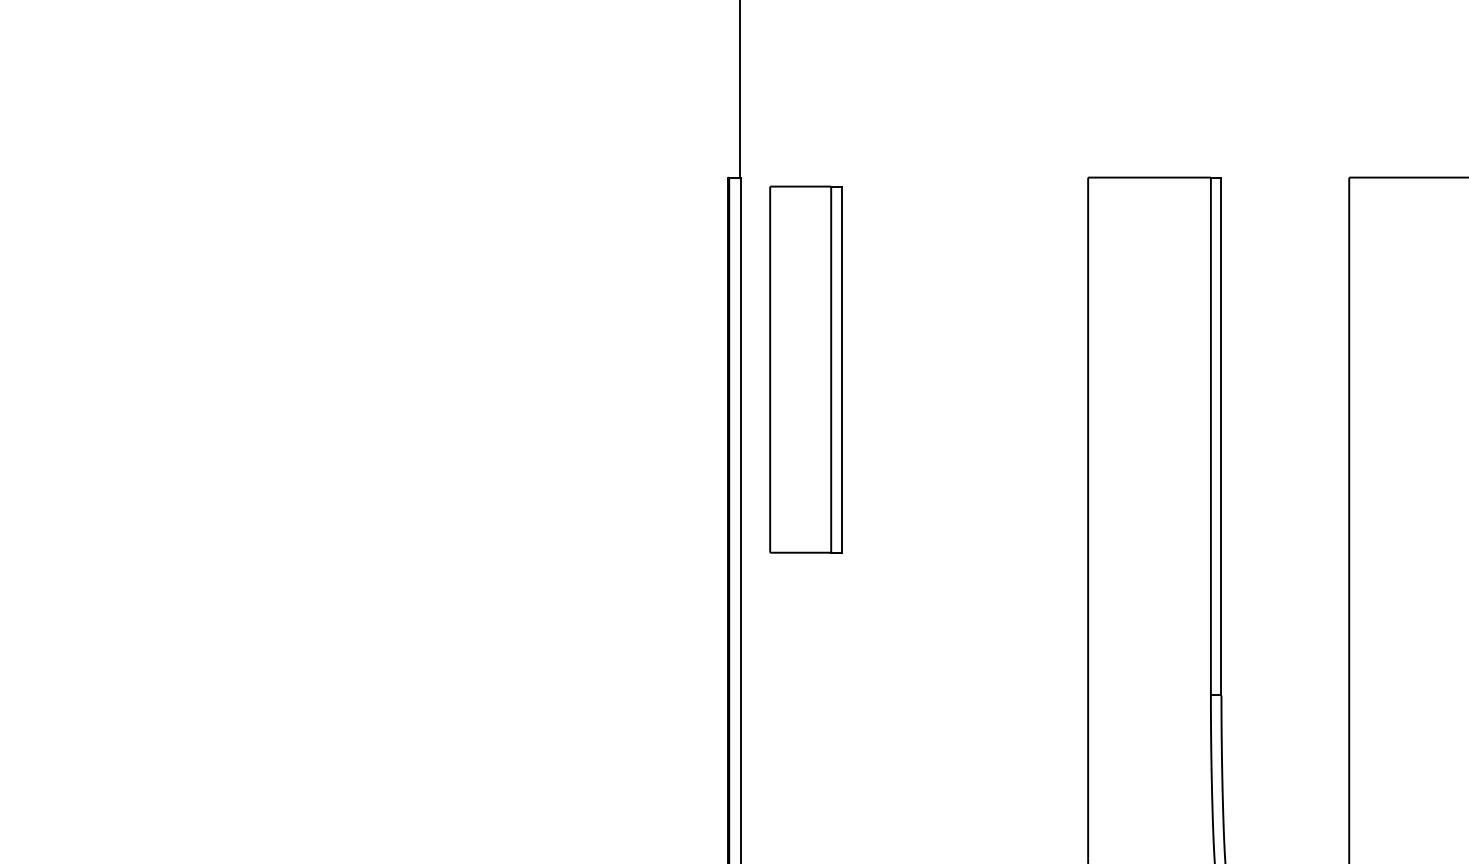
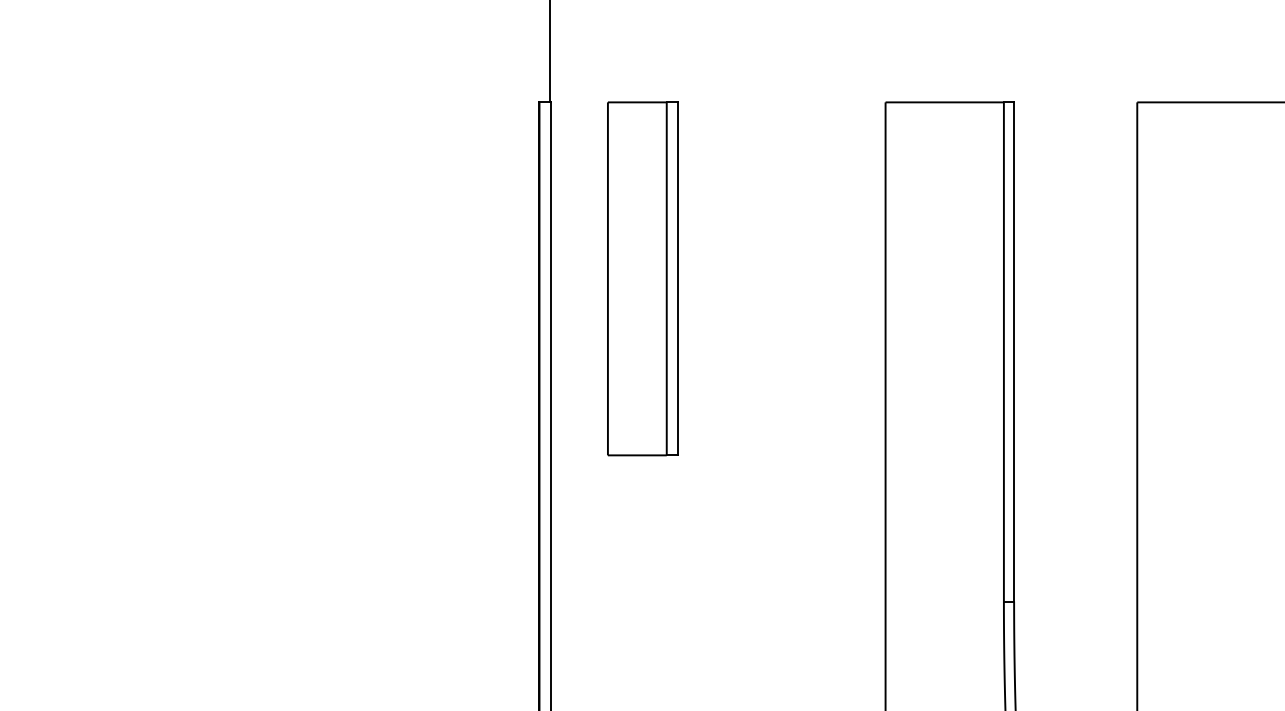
part: (805, 369) -> (641, 278), moved

